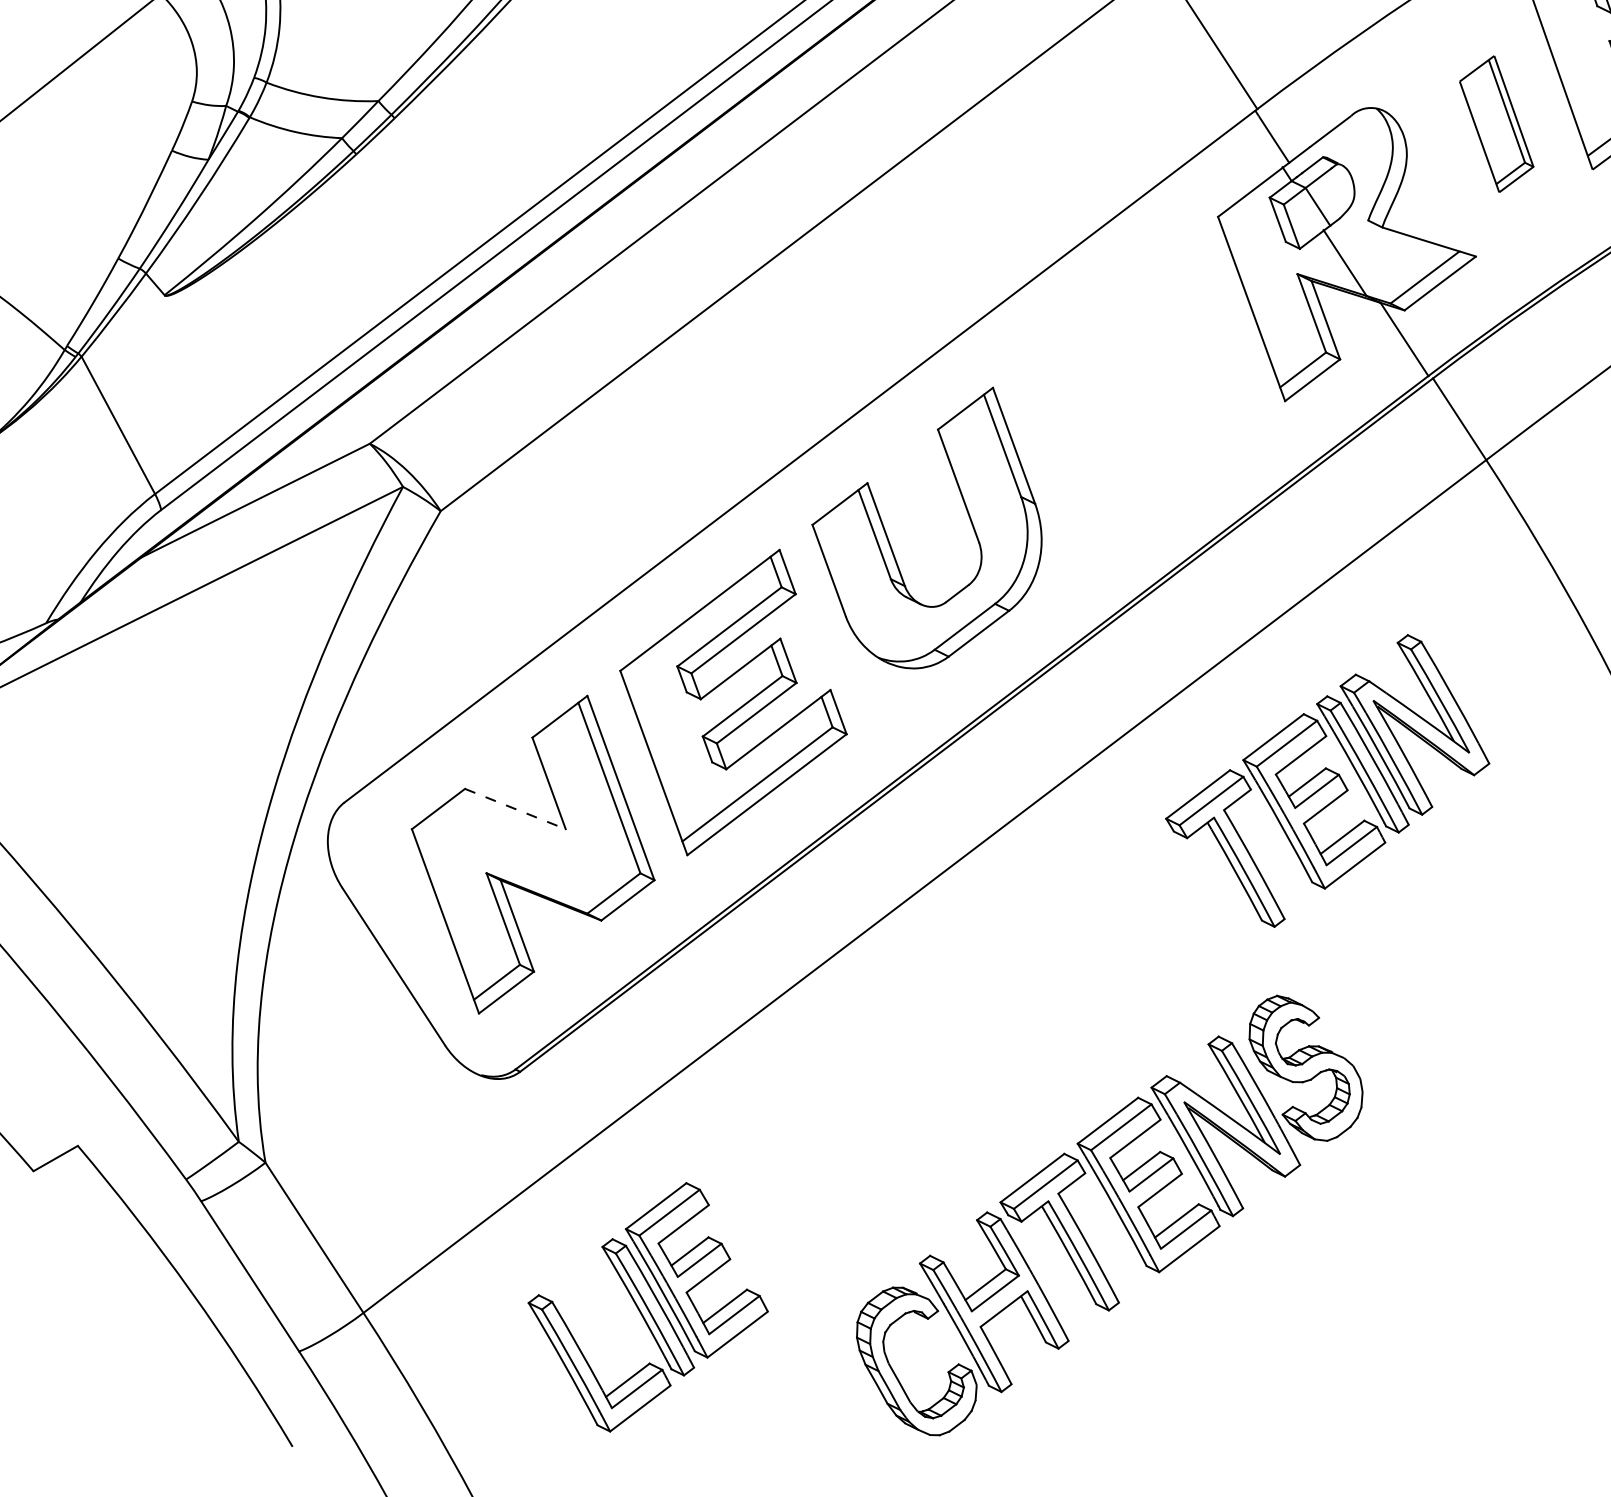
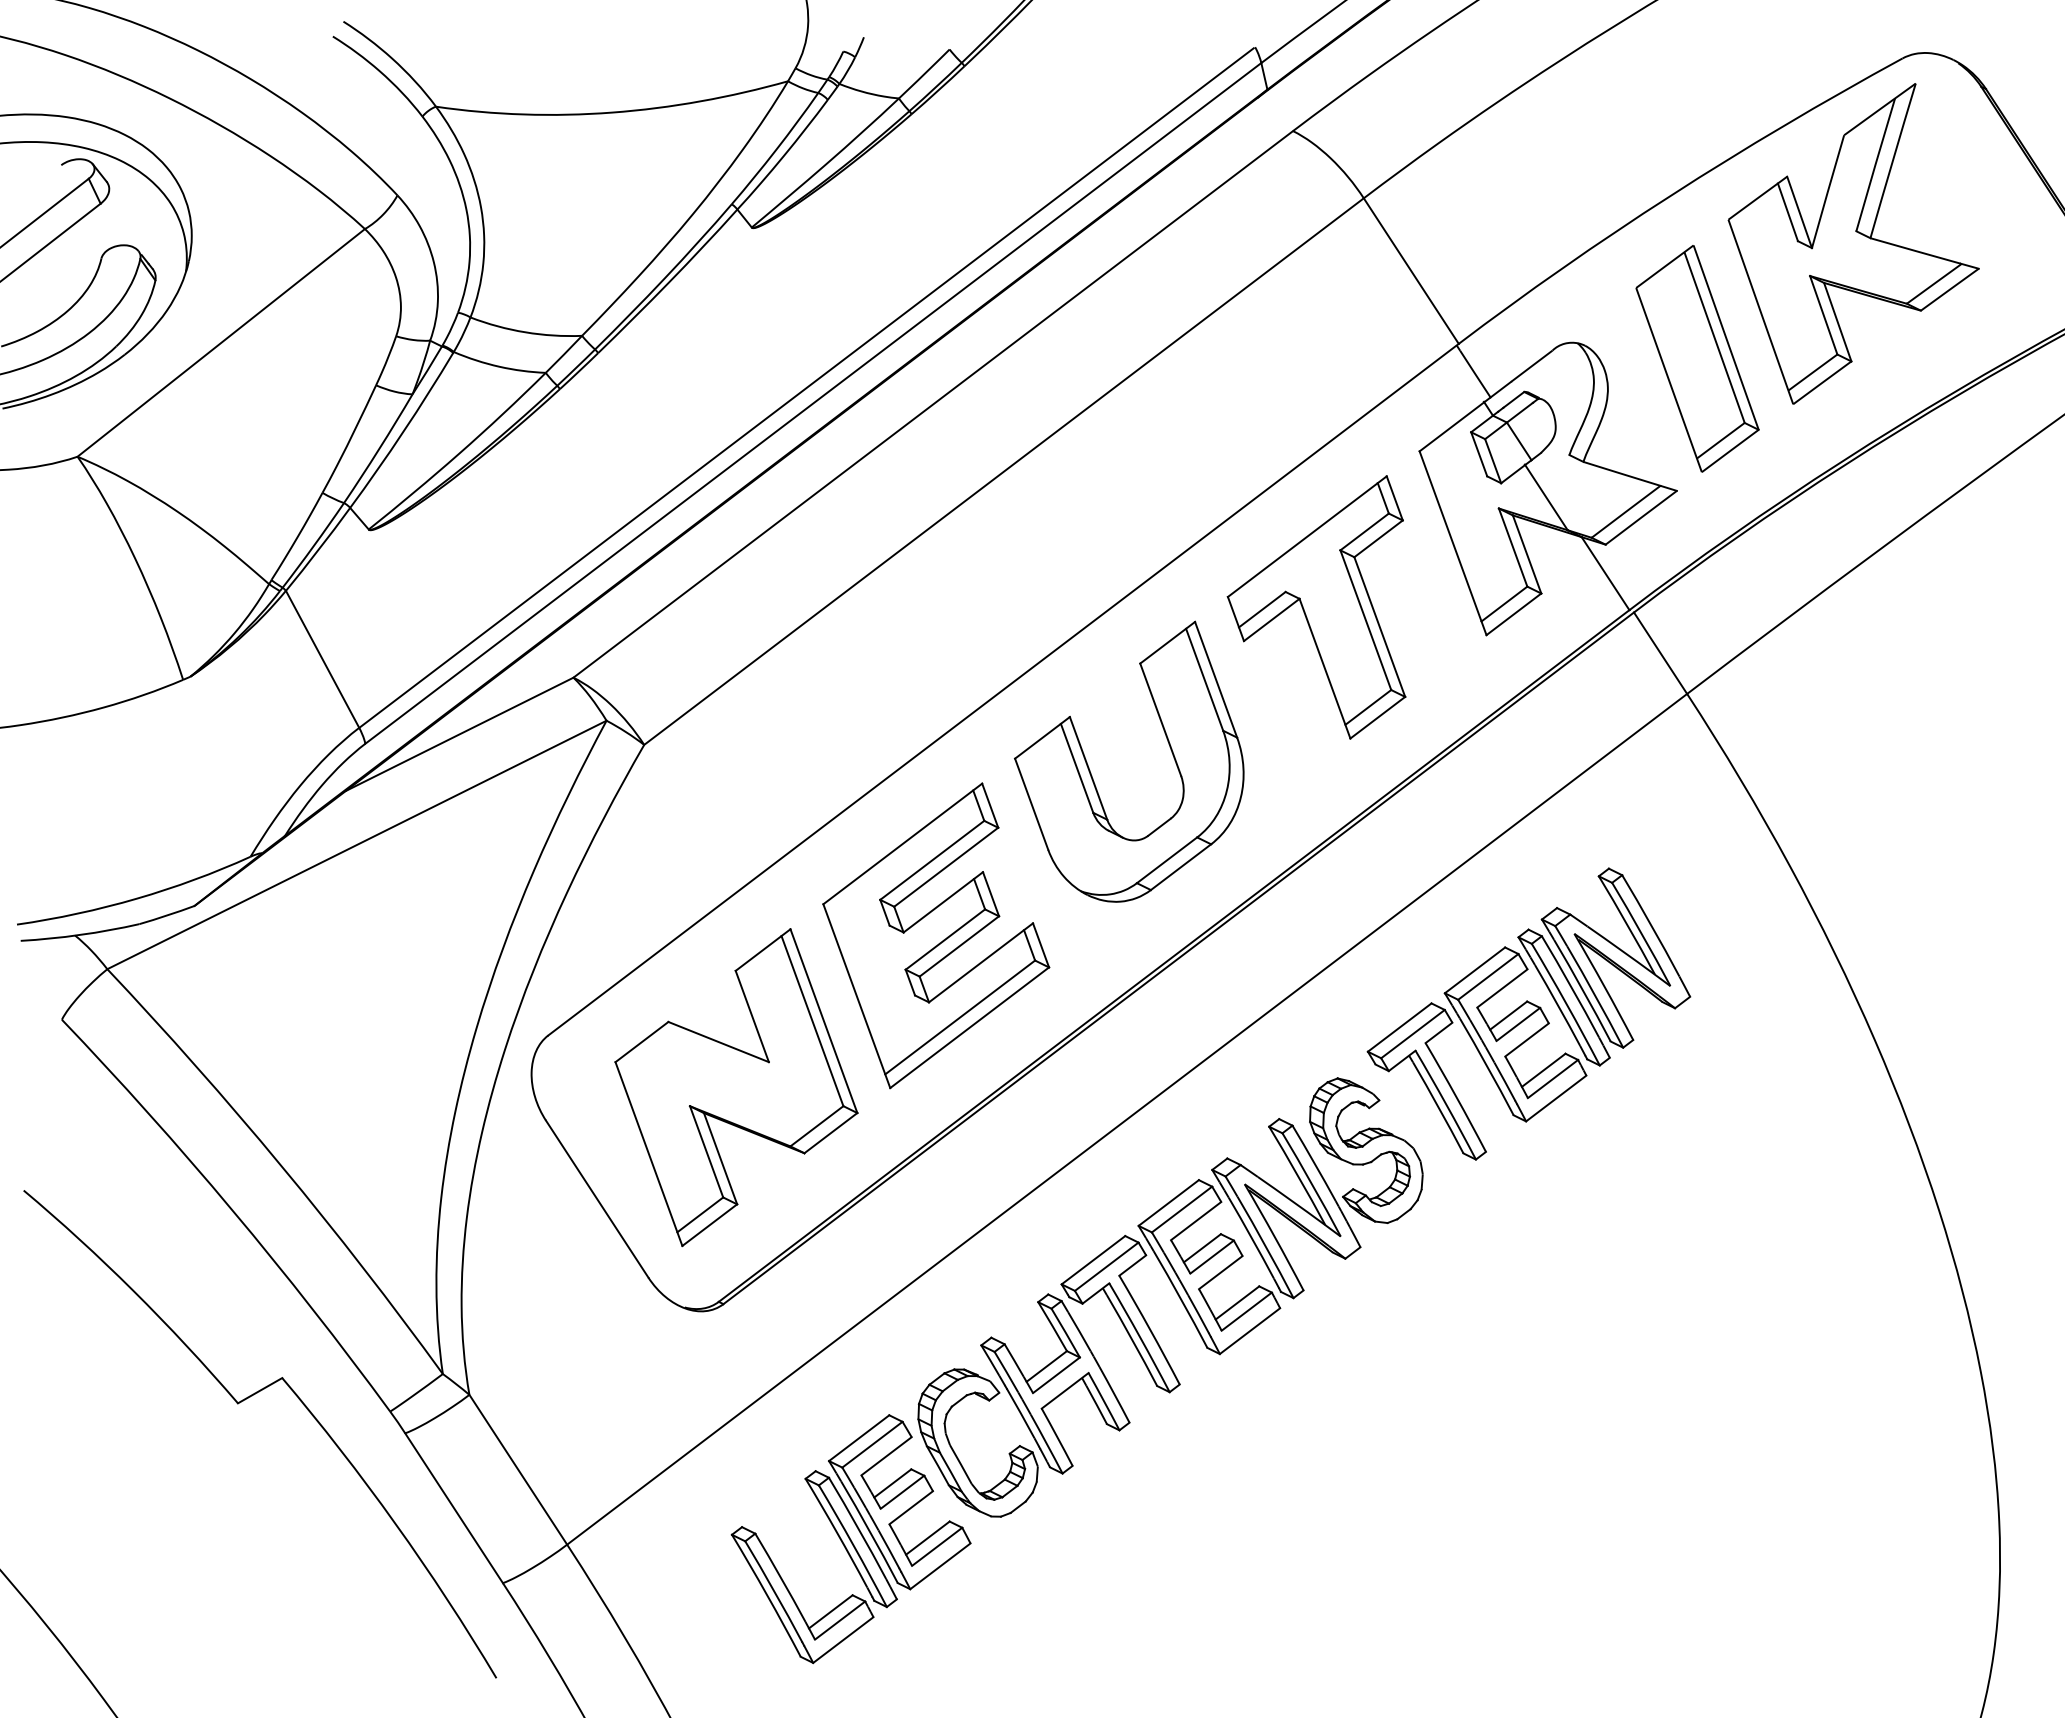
part: (1496, 123) -> (1697, 358), size x1.67
part: (1114, 373) -> (1316, 607), added
line: (516, 809) -> (719, 1042), dashed -> solid
part: (1115, 1211) -> (1176, 1293), moved

